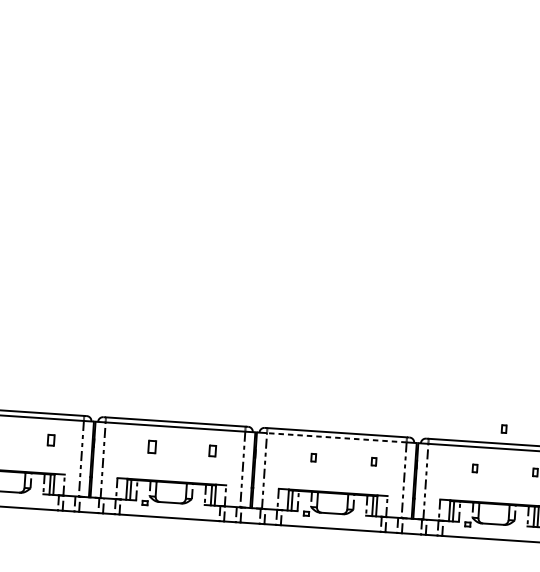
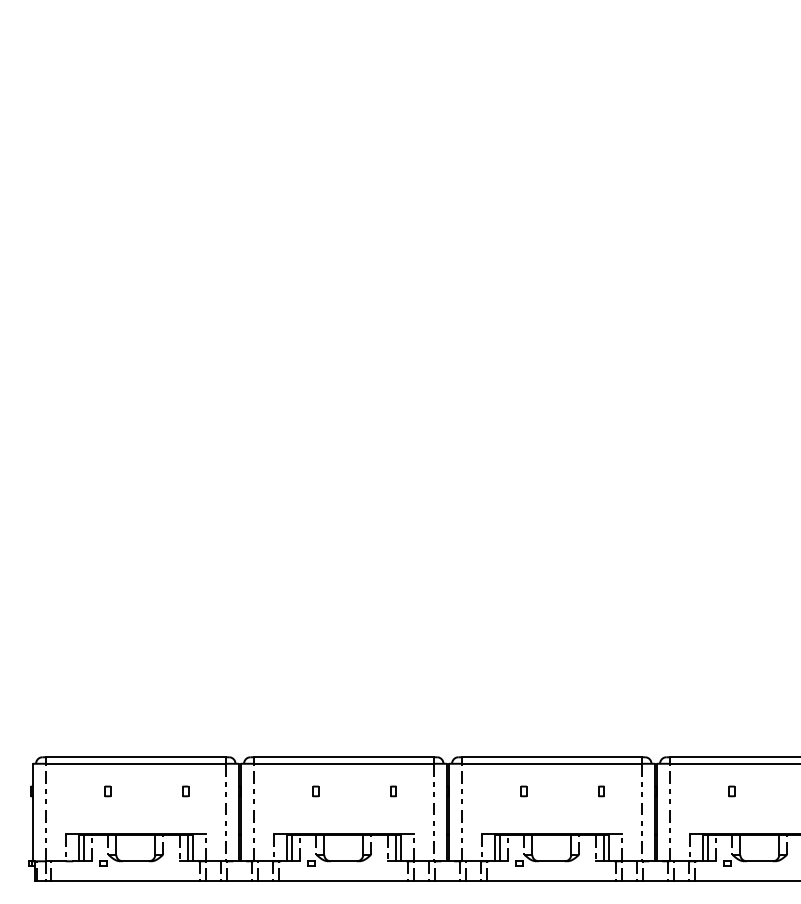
part: (503, 429) -> (765, 738), removed
line: (336, 437) -> (551, 763), dashed -> solid
part: (51, 440) -> (185, 791), size x0.71
part: (152, 447) -> (315, 791), size x0.62
part: (212, 451) -> (393, 791), size x0.71

